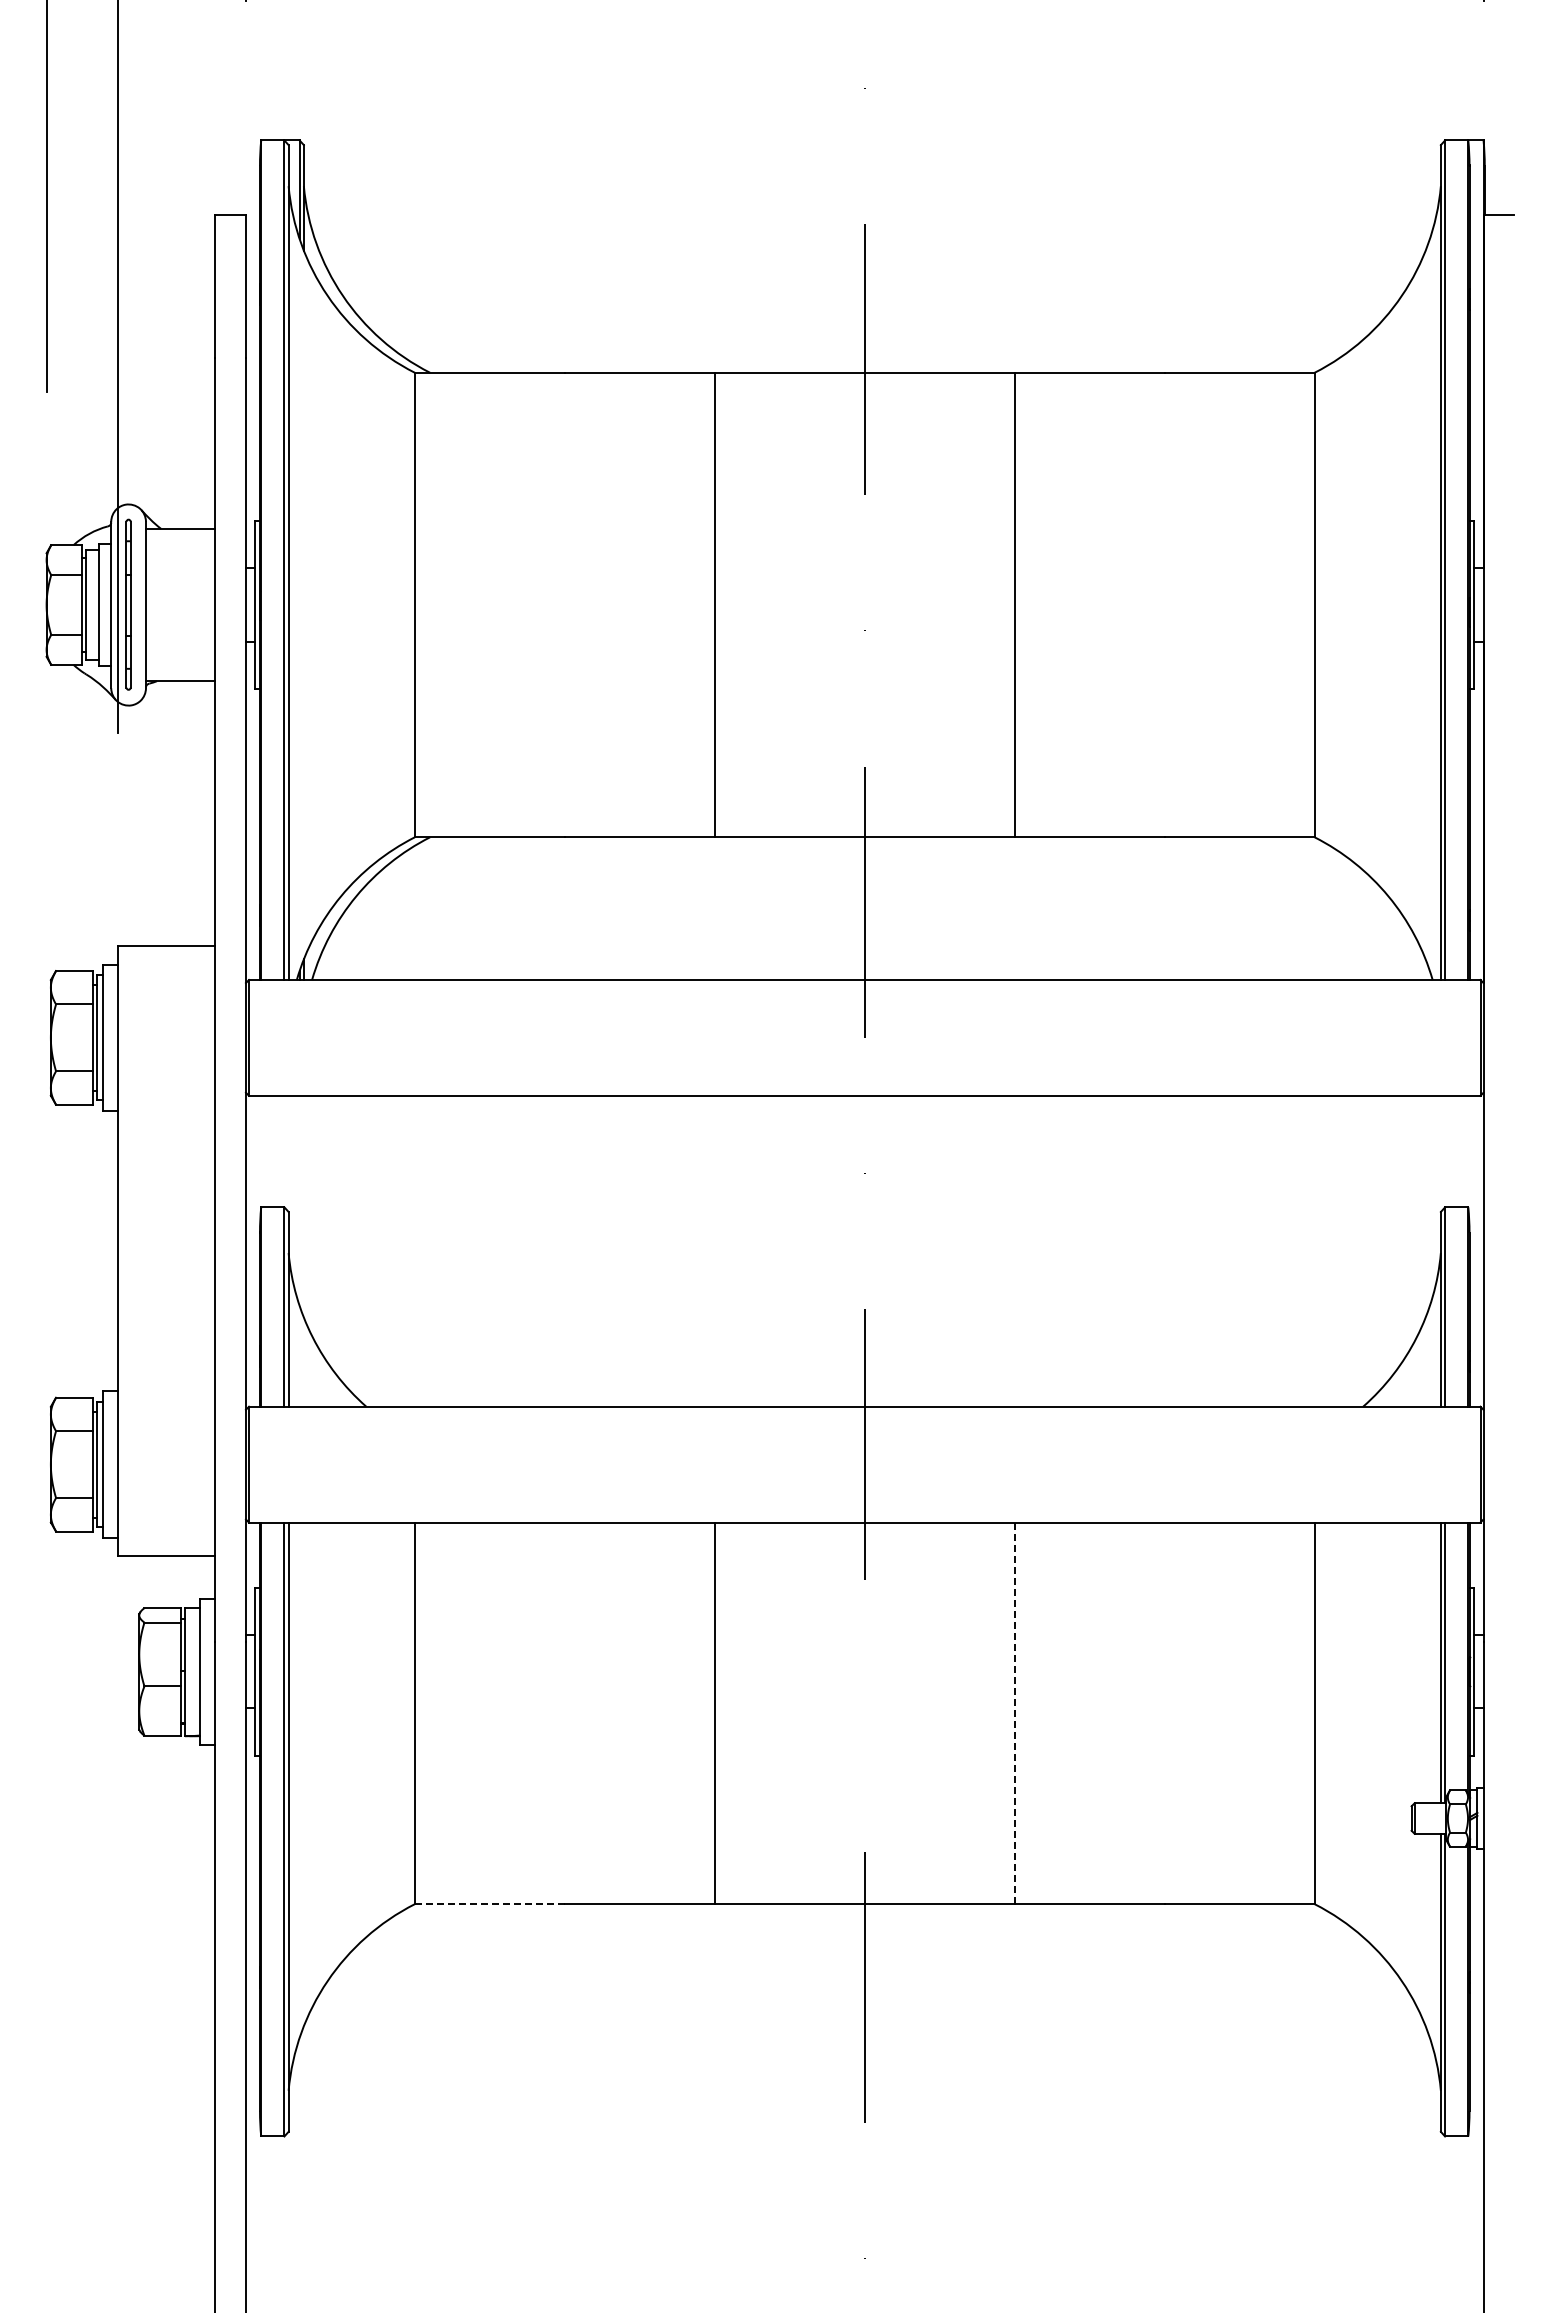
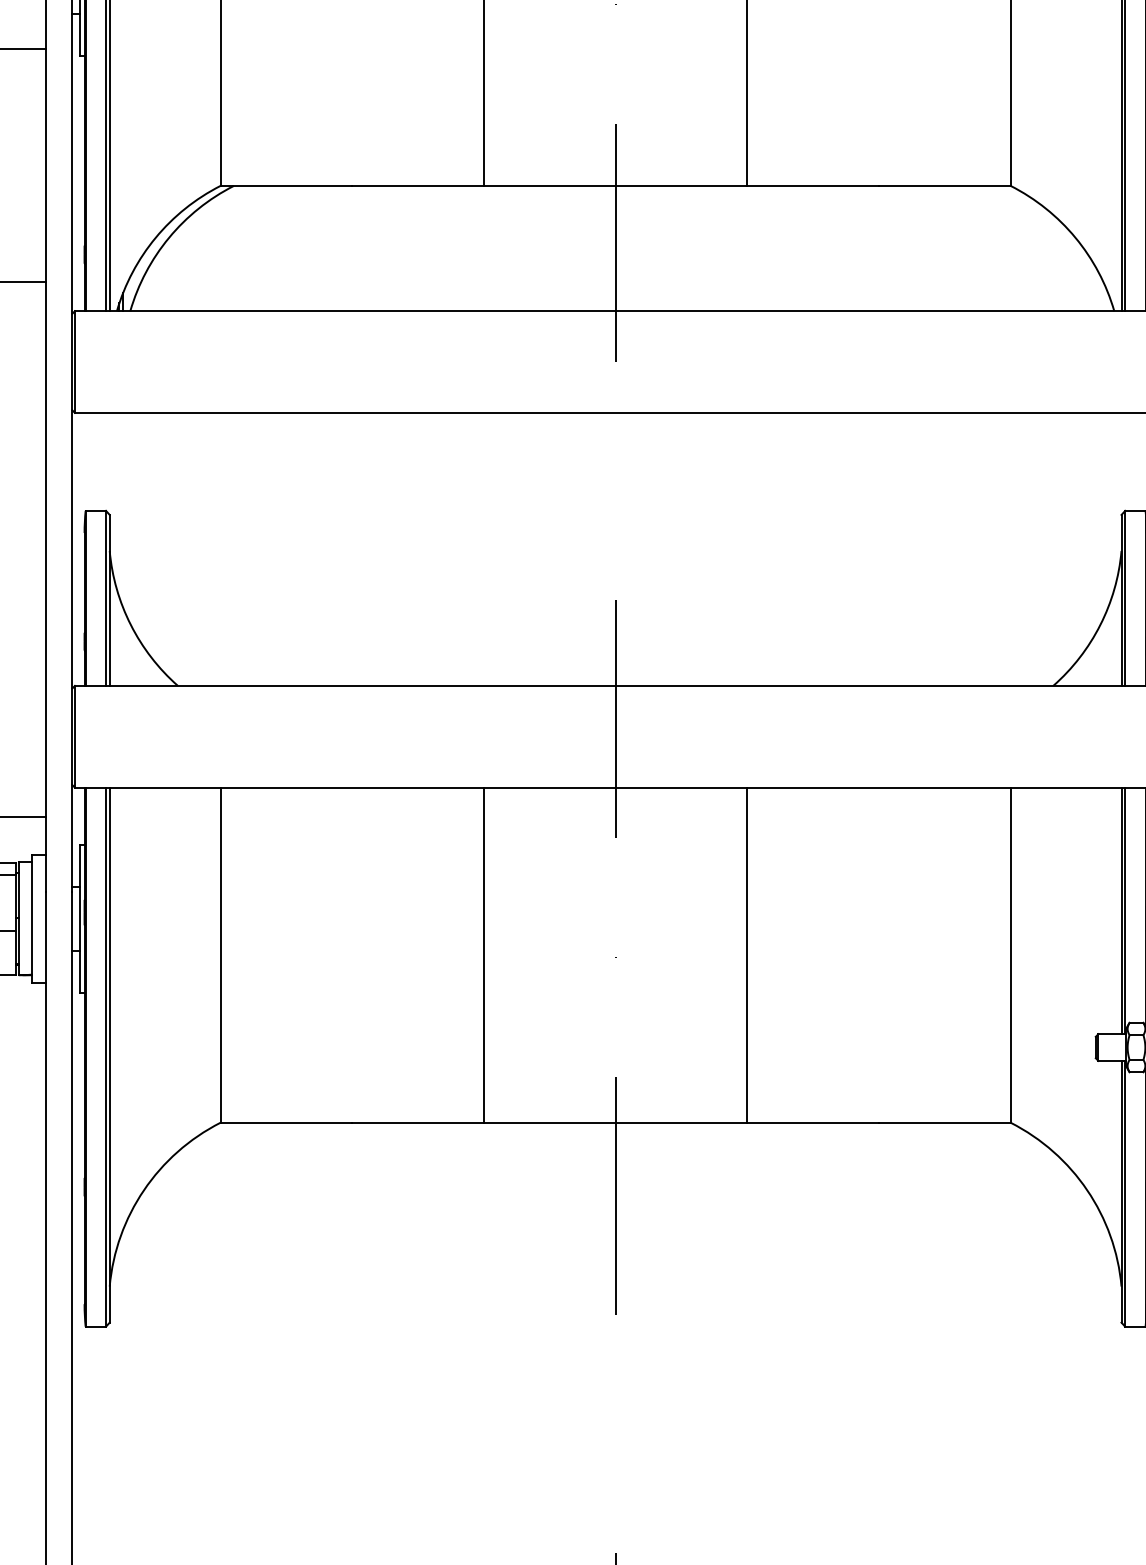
line: (1014, 1713) -> (747, 955), dashed -> solid
line: (489, 1904) -> (286, 1123), dashed -> solid

